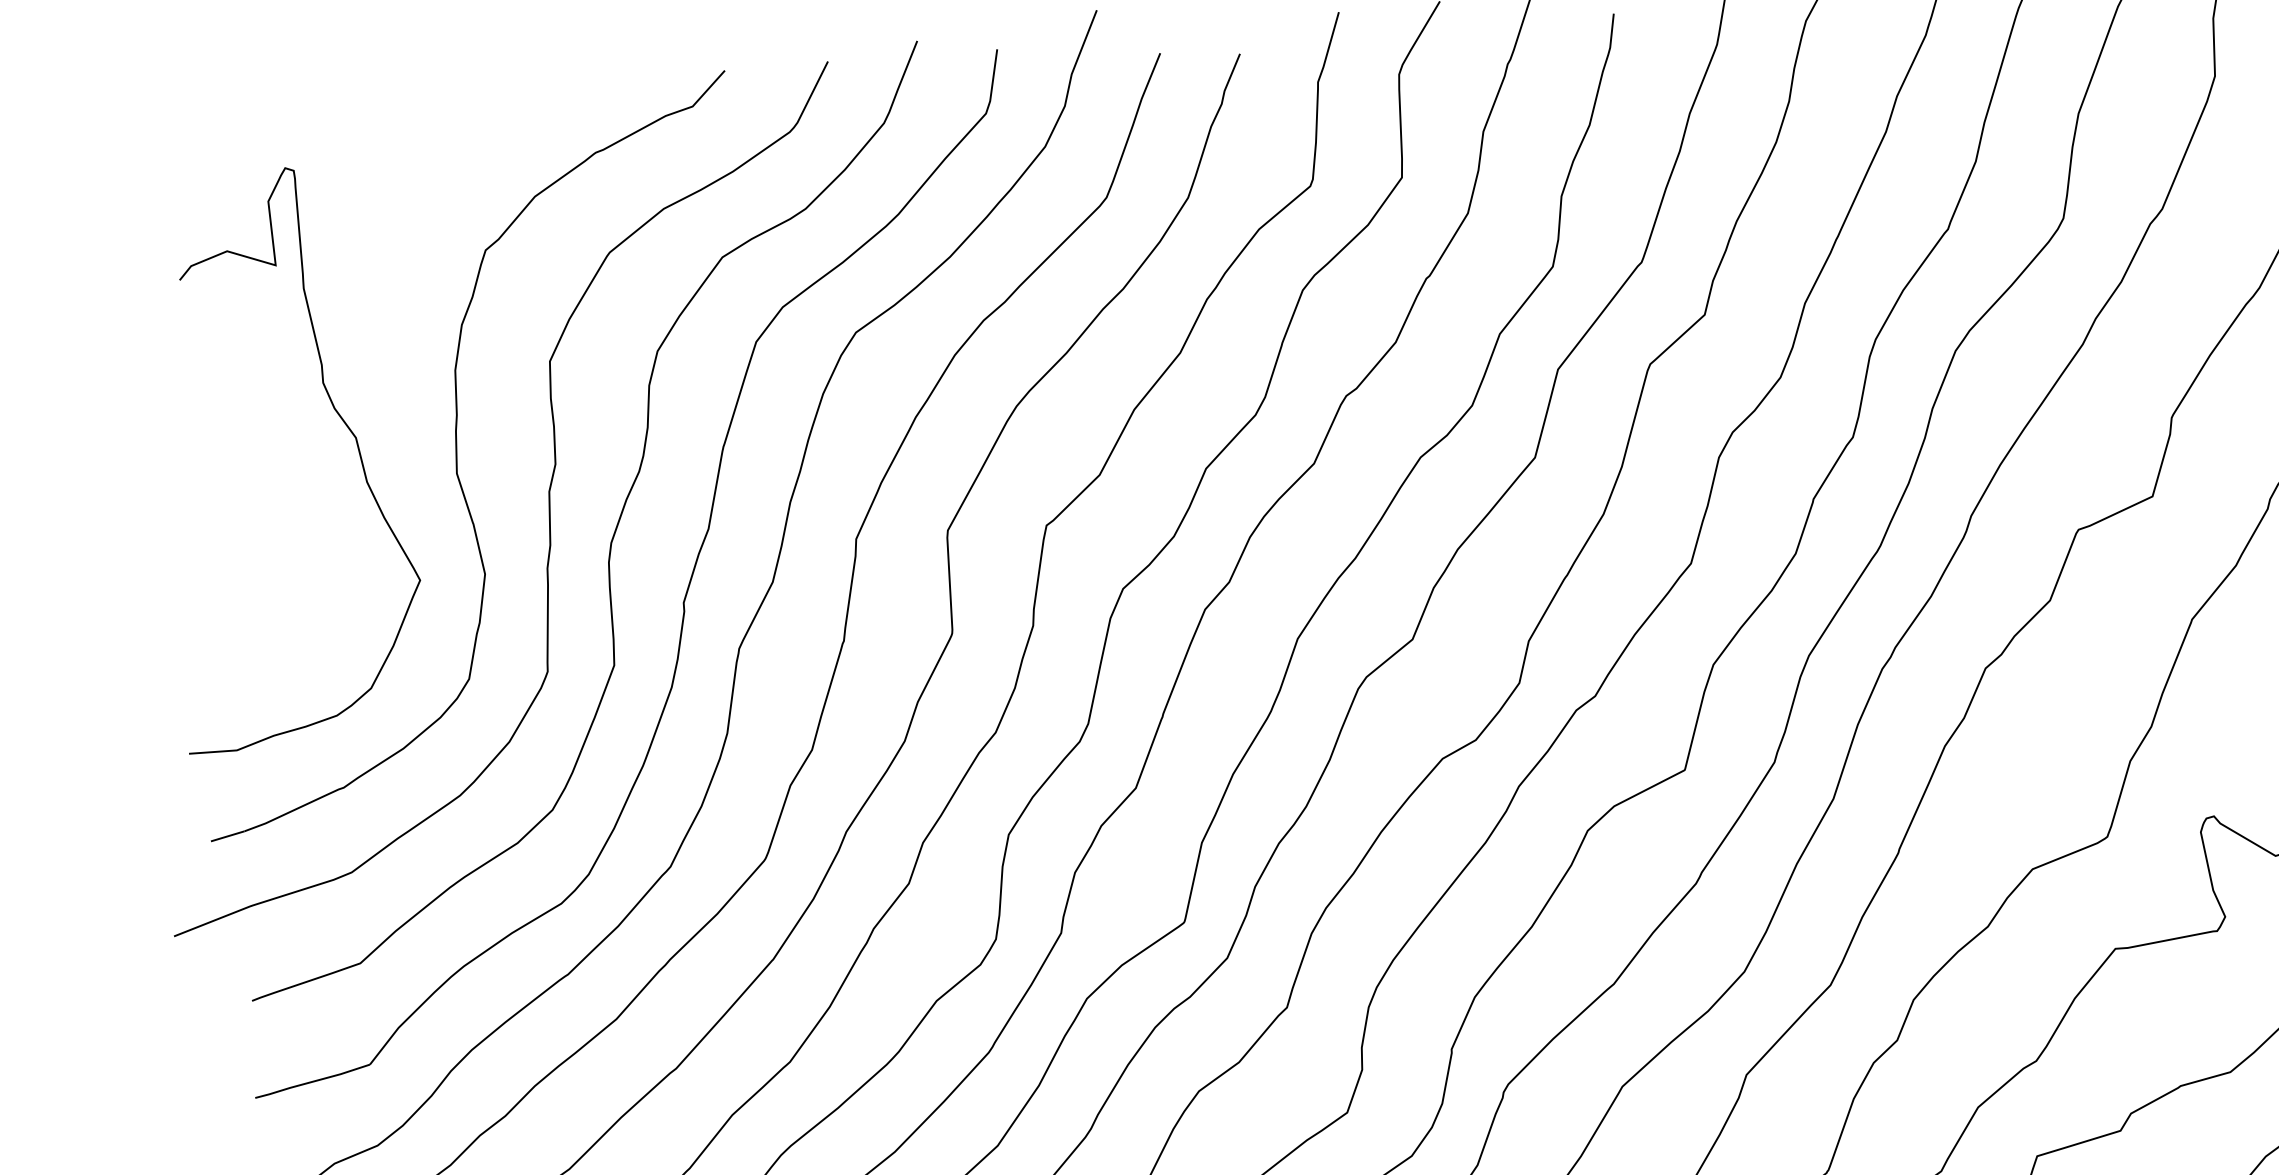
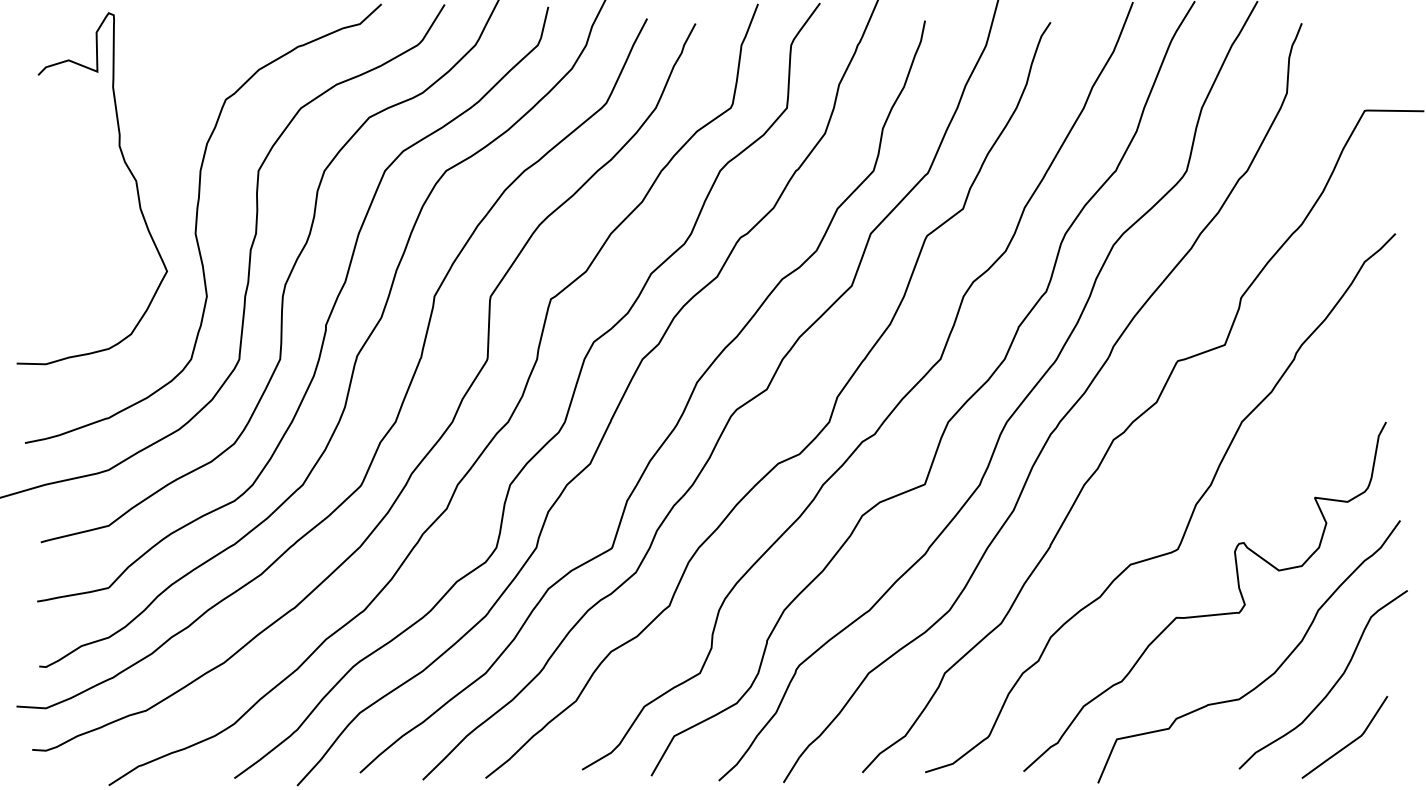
curve: (335, 413) -> (125, 165), moved

